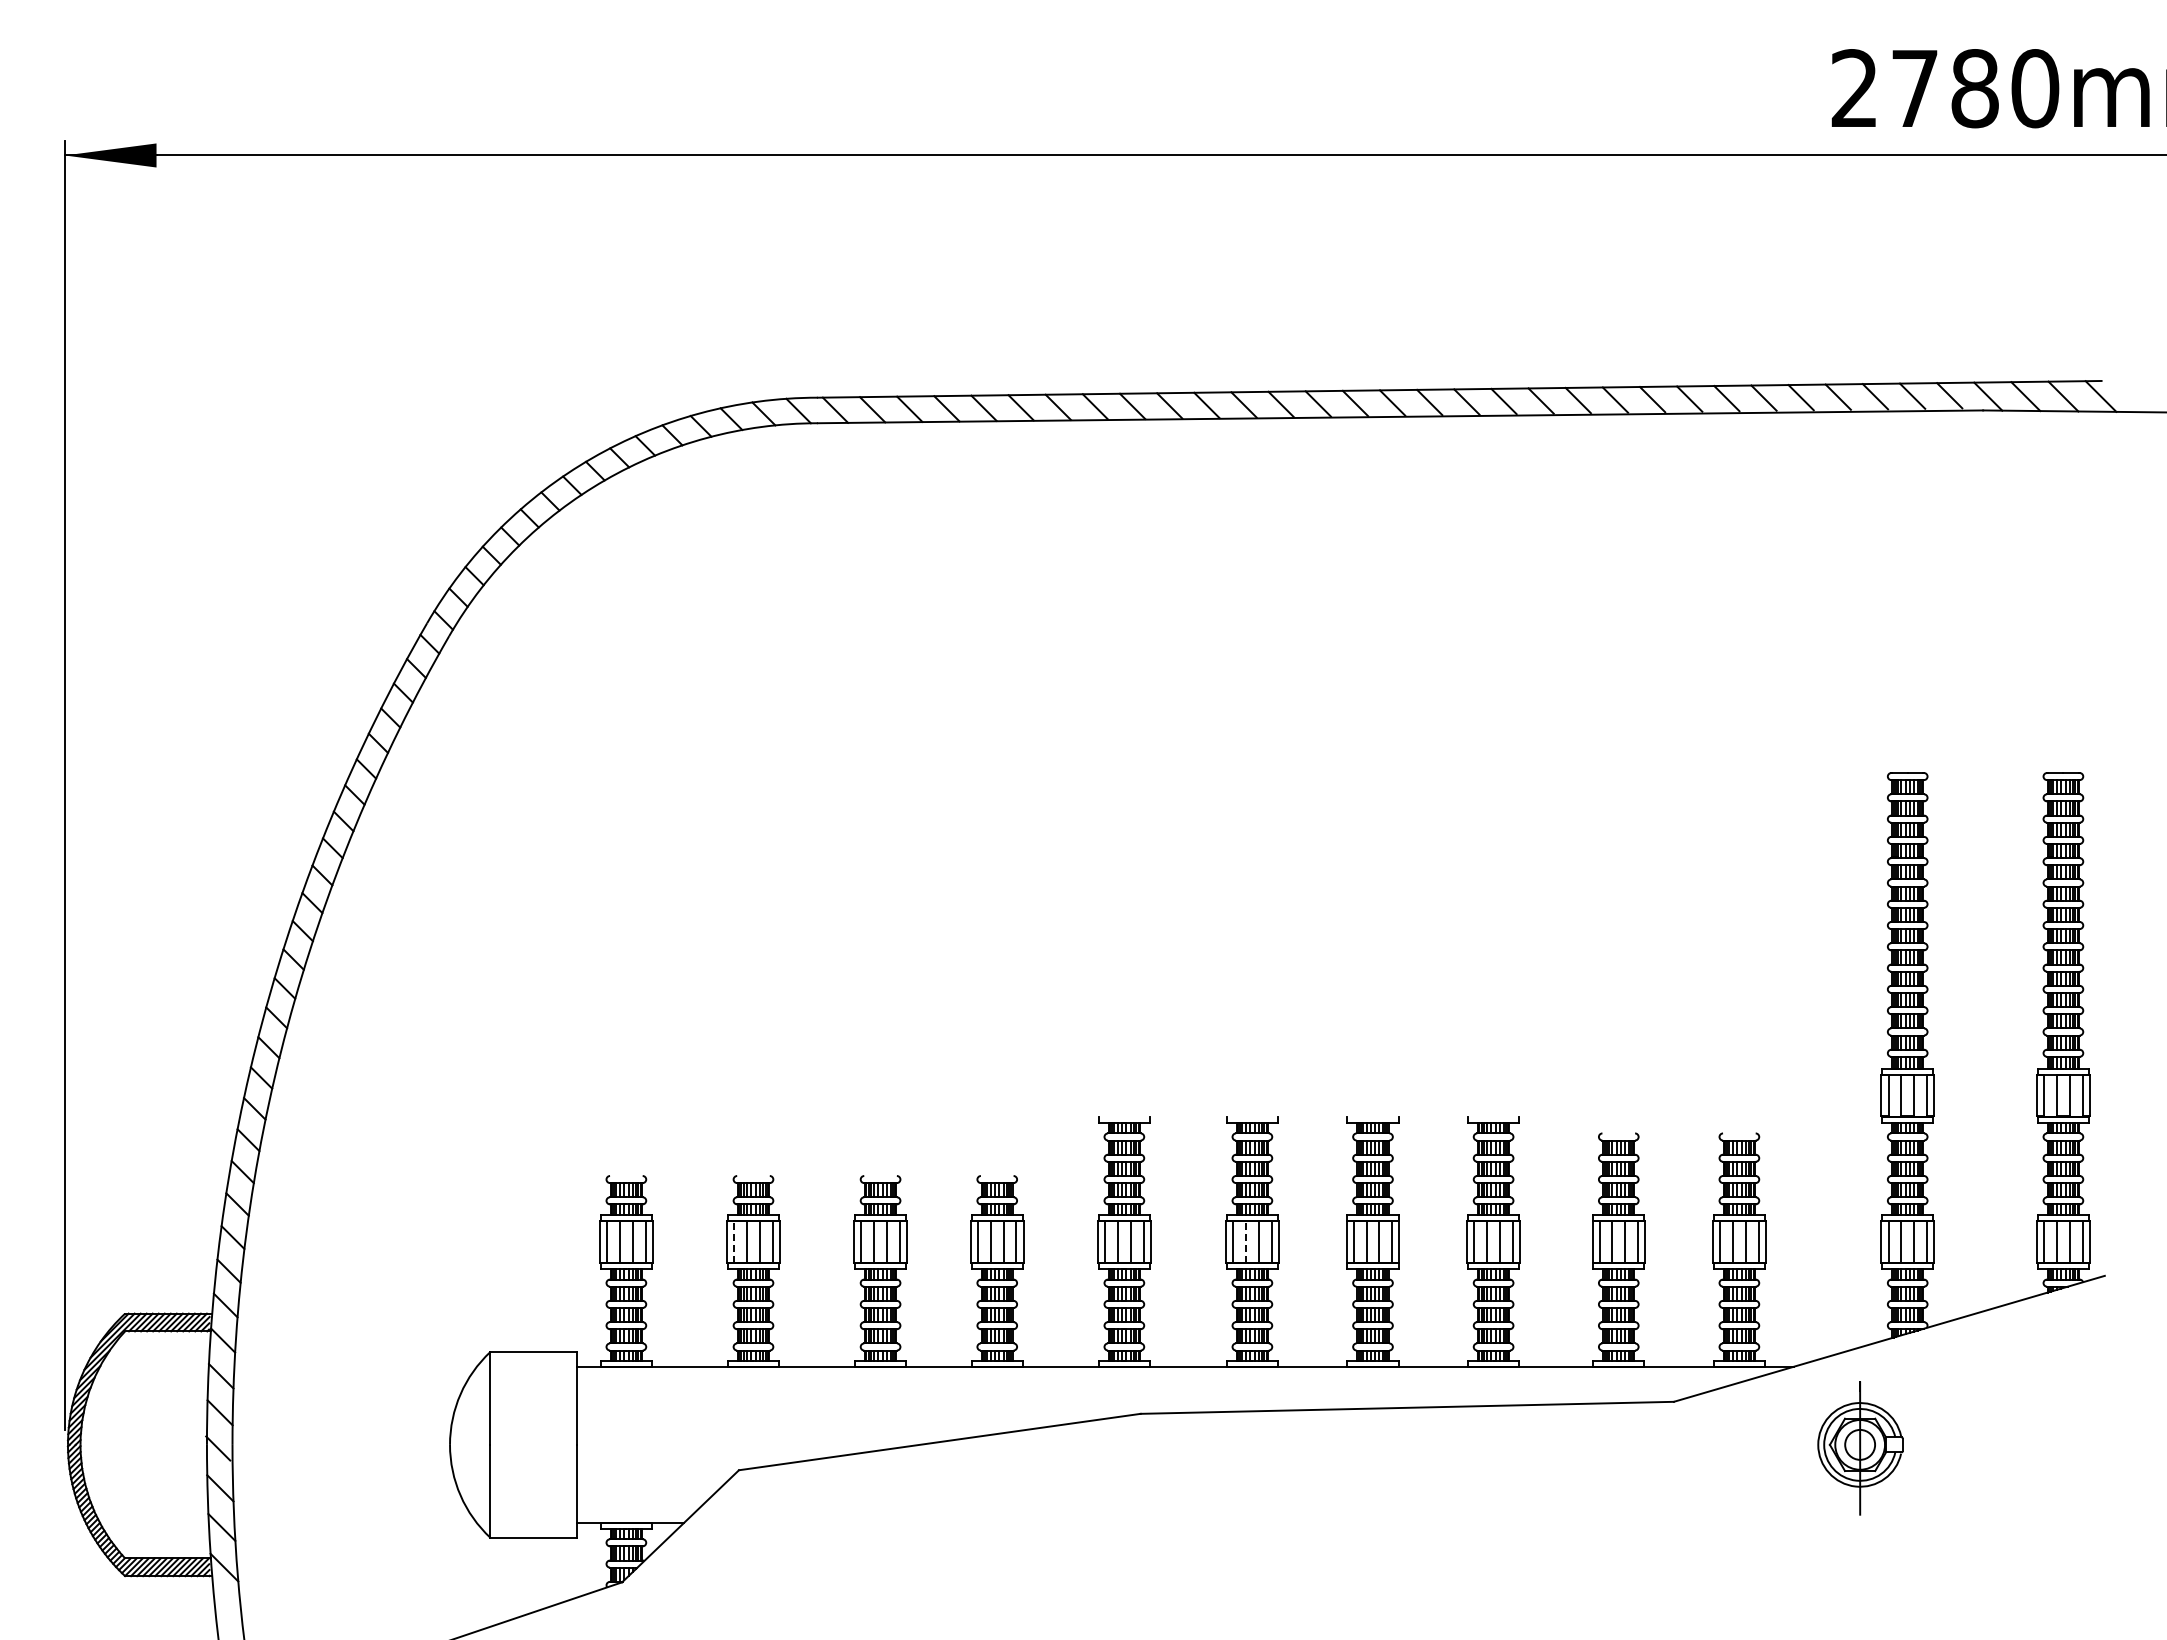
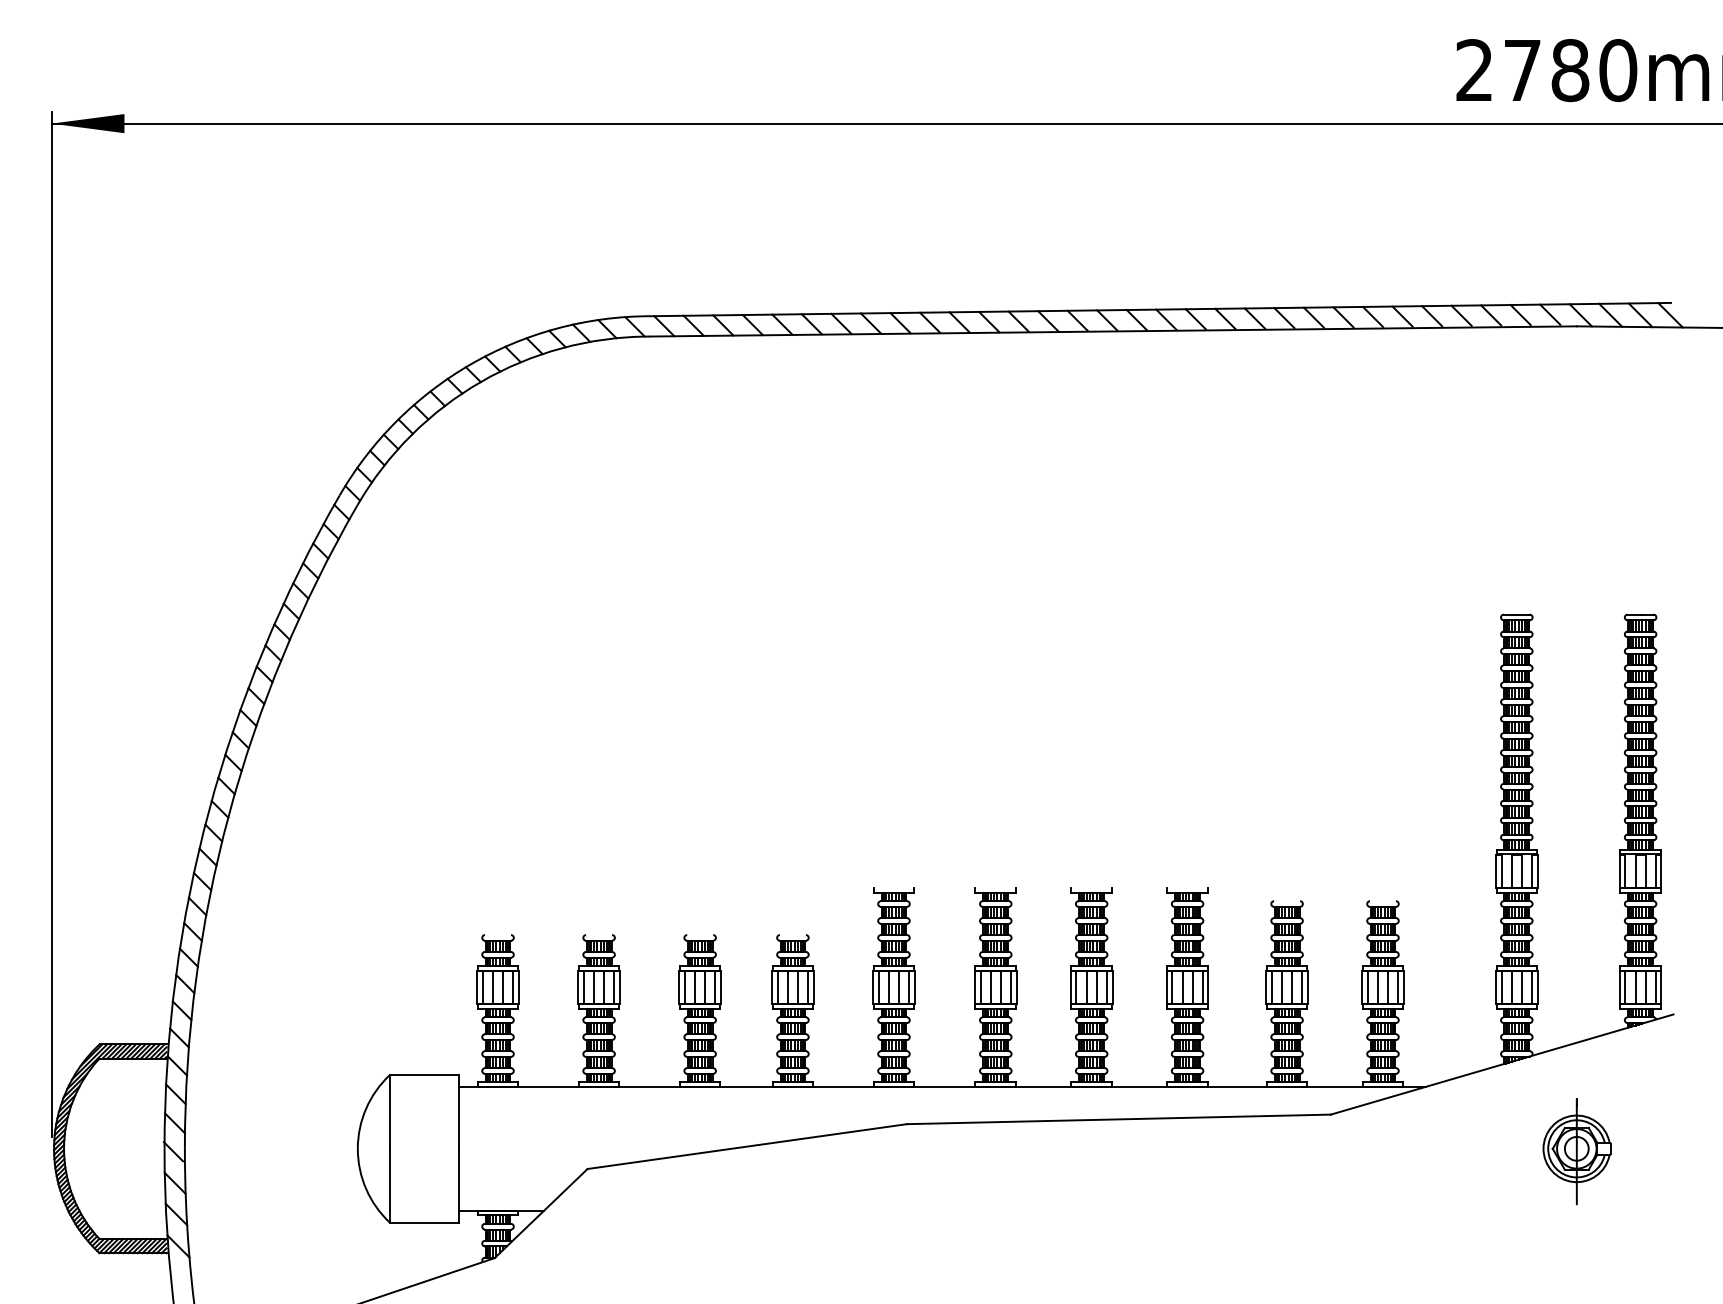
line: (734, 1241) -> (584, 987), dashed -> solid
line: (1246, 1241) -> (991, 987), dashed -> solid
part: (1860, 1448) -> (1577, 1151), moved

